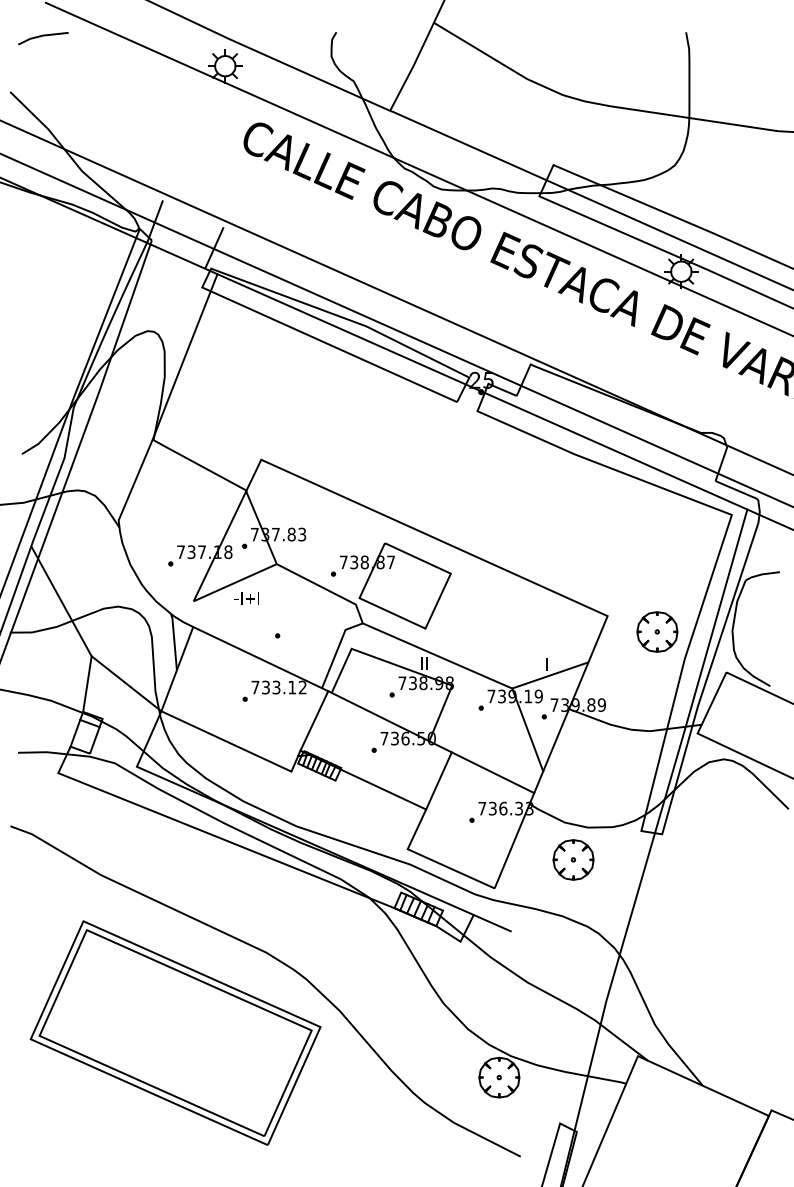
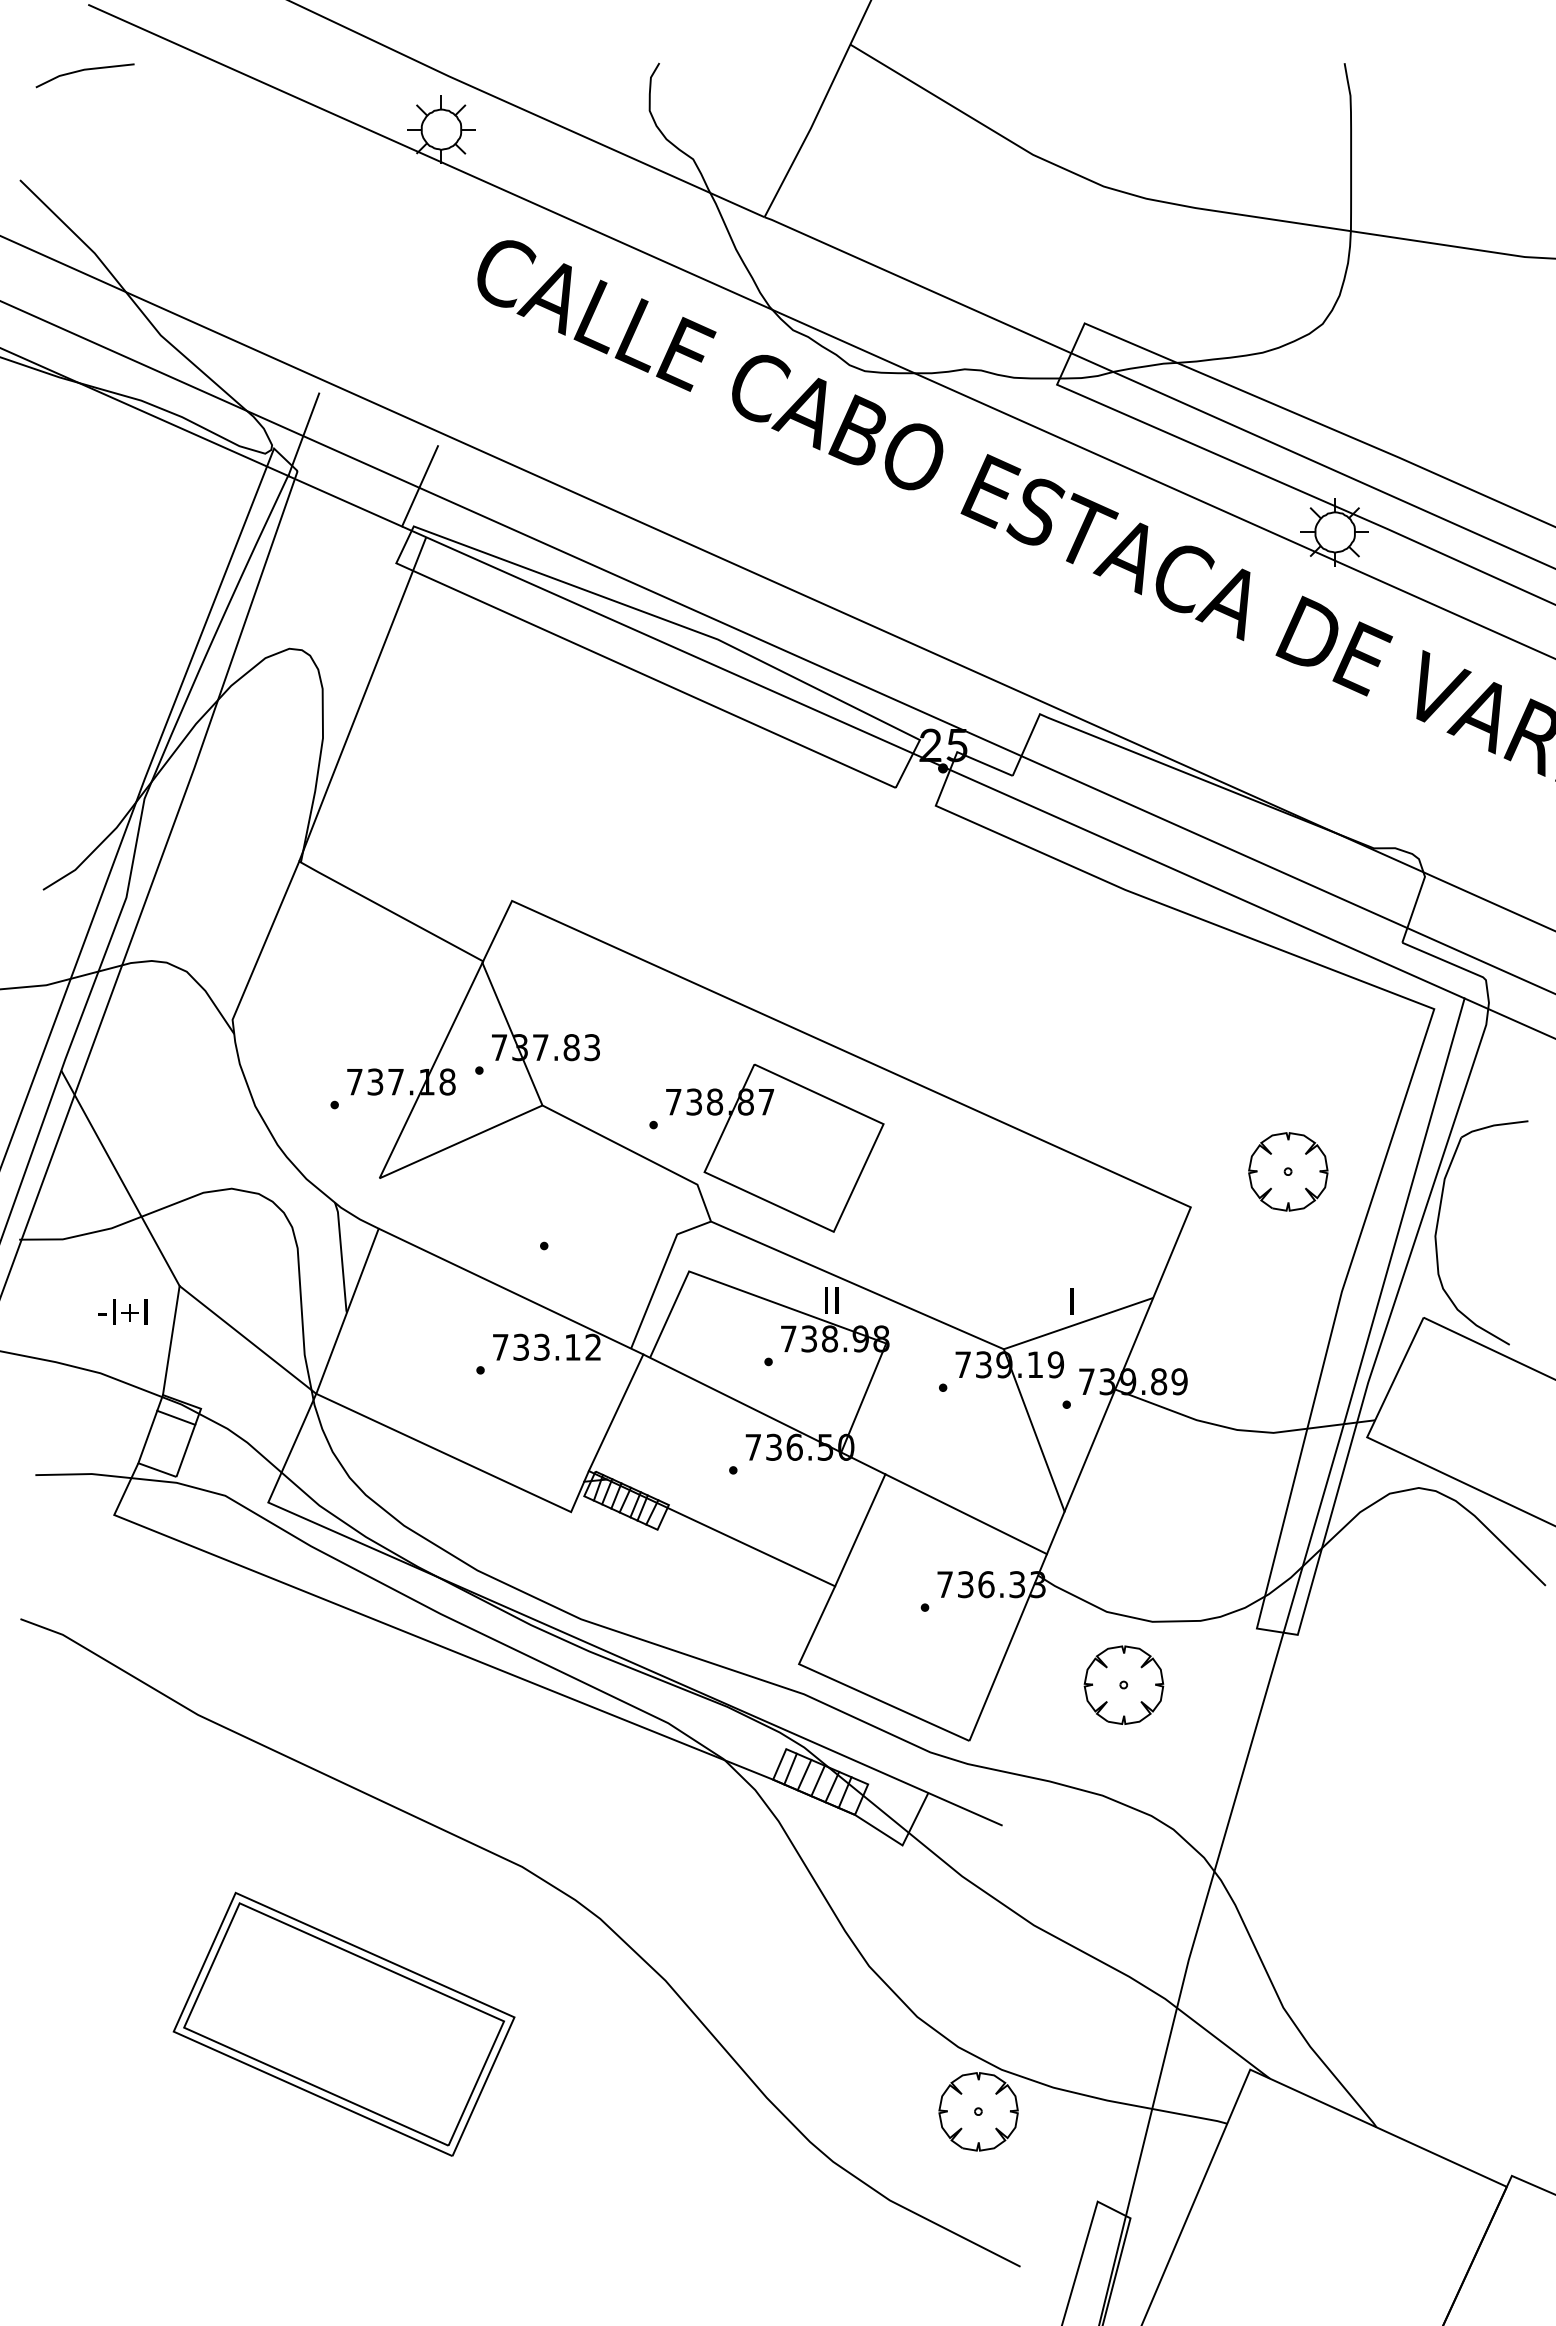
text: (246, 598) -> (122, 1311), moved
part: (657, 631) -> (1288, 1170), moved
part: (175, 1032) -> (343, 2023), size x0.6

